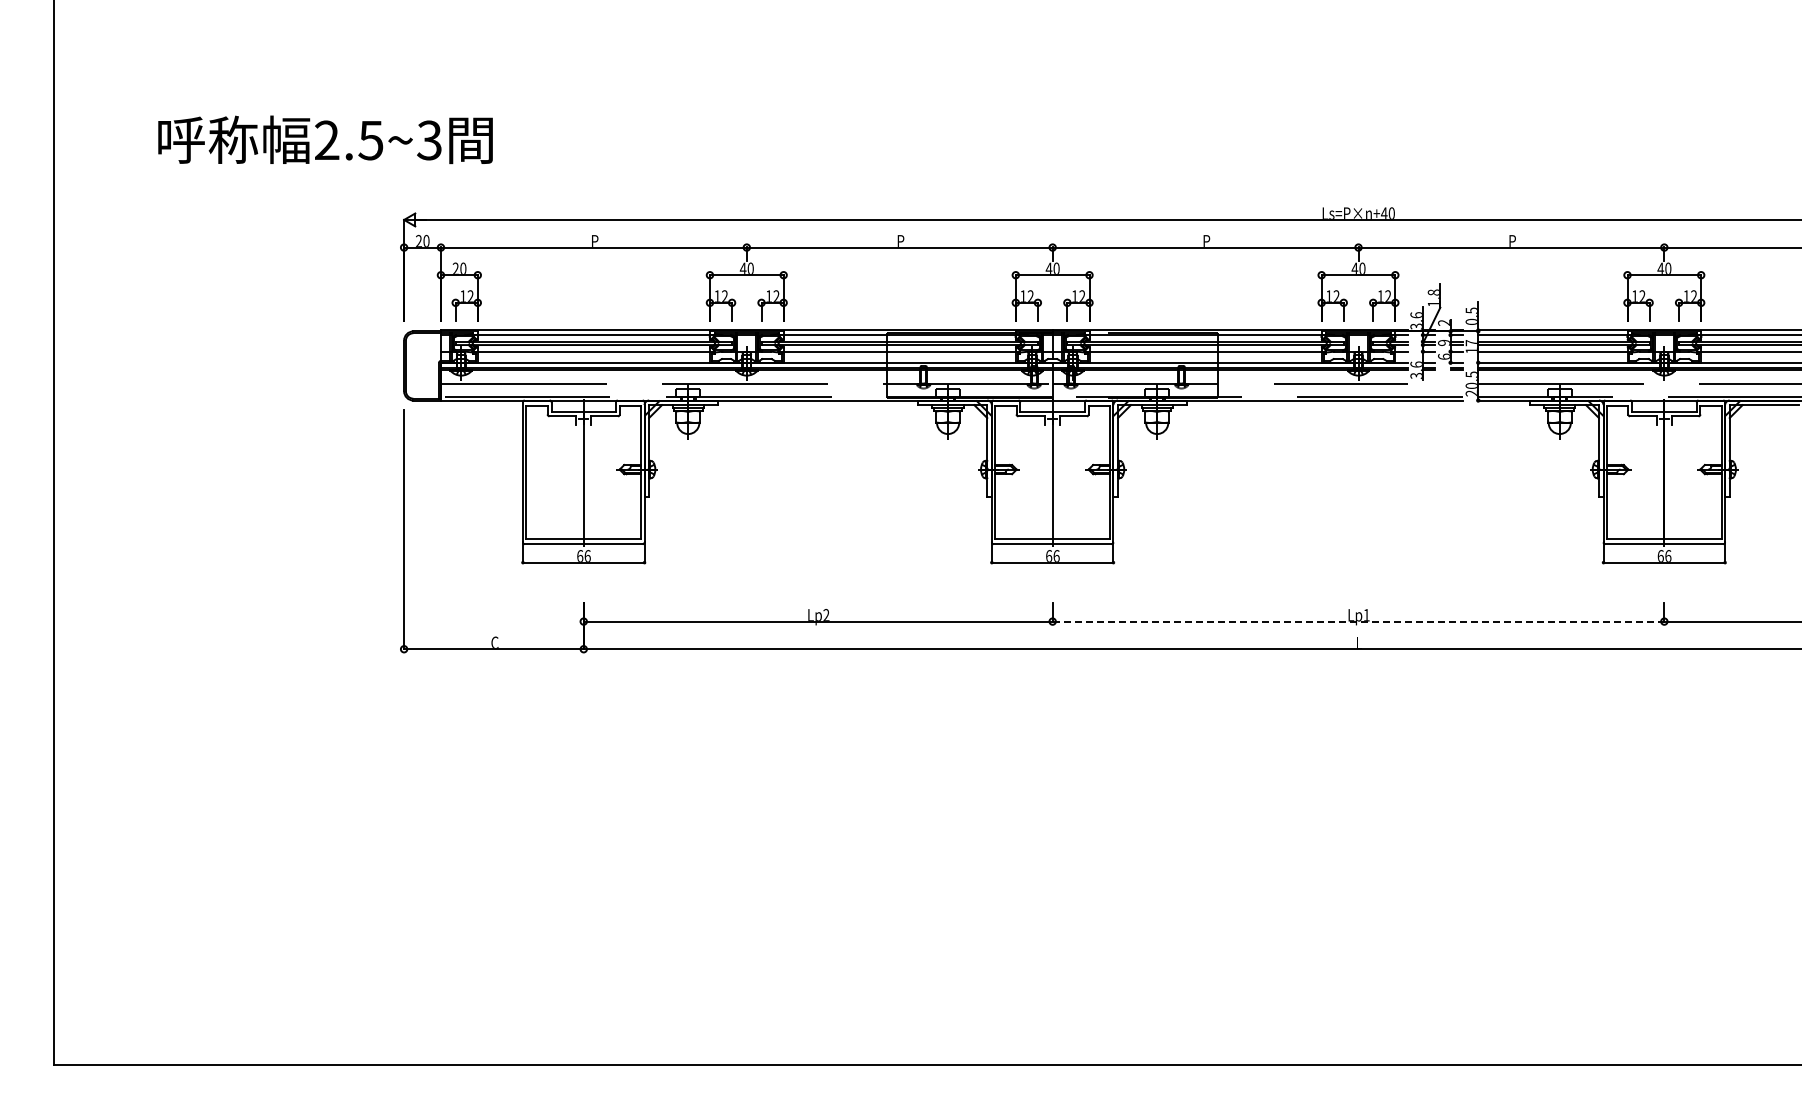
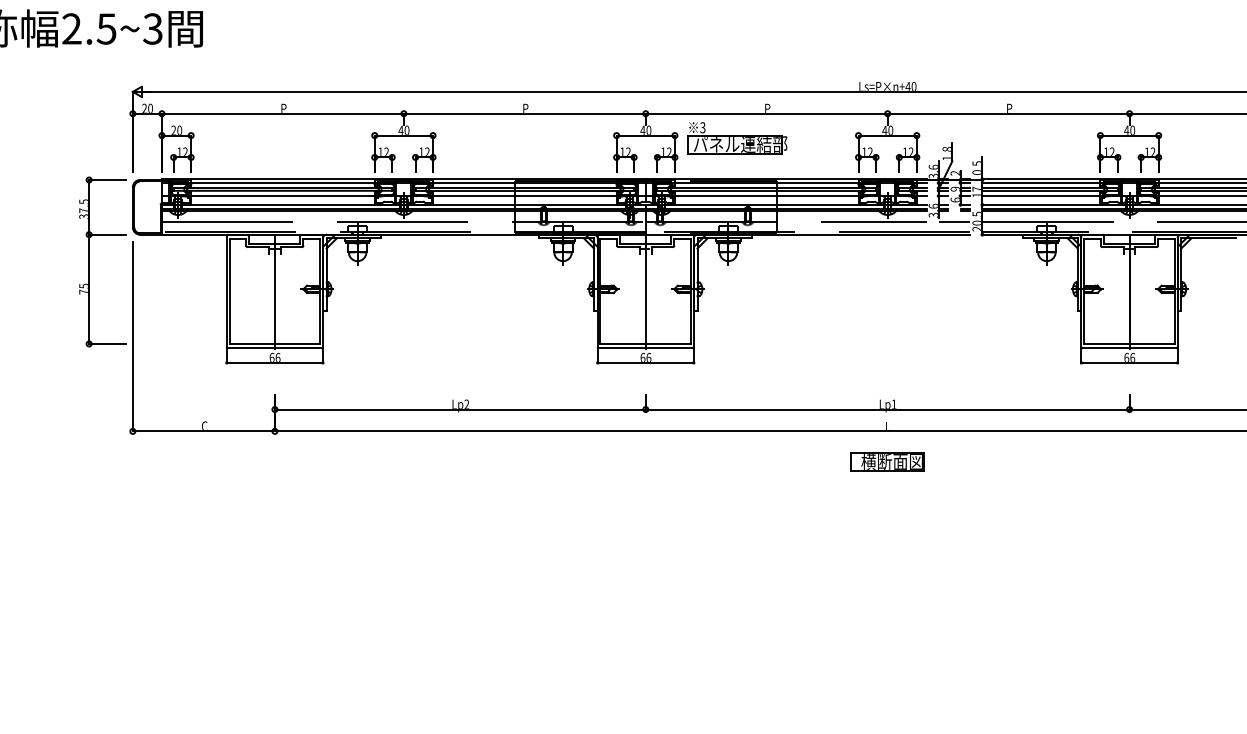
part: (1168, 278) -> (737, 138), added
line: (1442, 383) -> (954, 221), added
part: (349, 434) -> (89, 261), added
line: (1358, 621) -> (887, 409), dashed -> solid
part: (1358, 688) -> (887, 462), added

